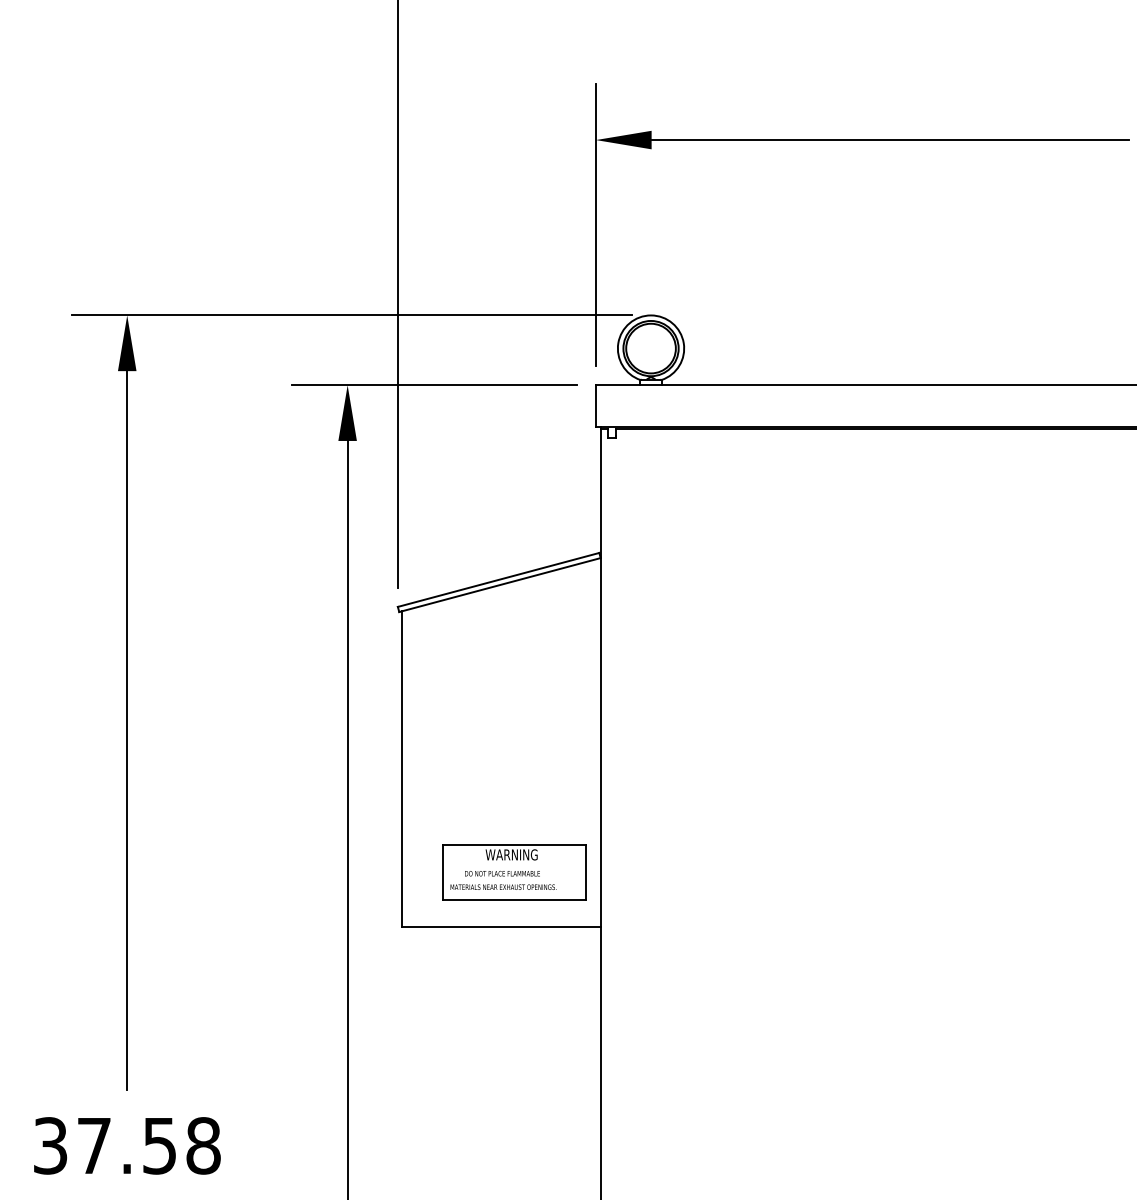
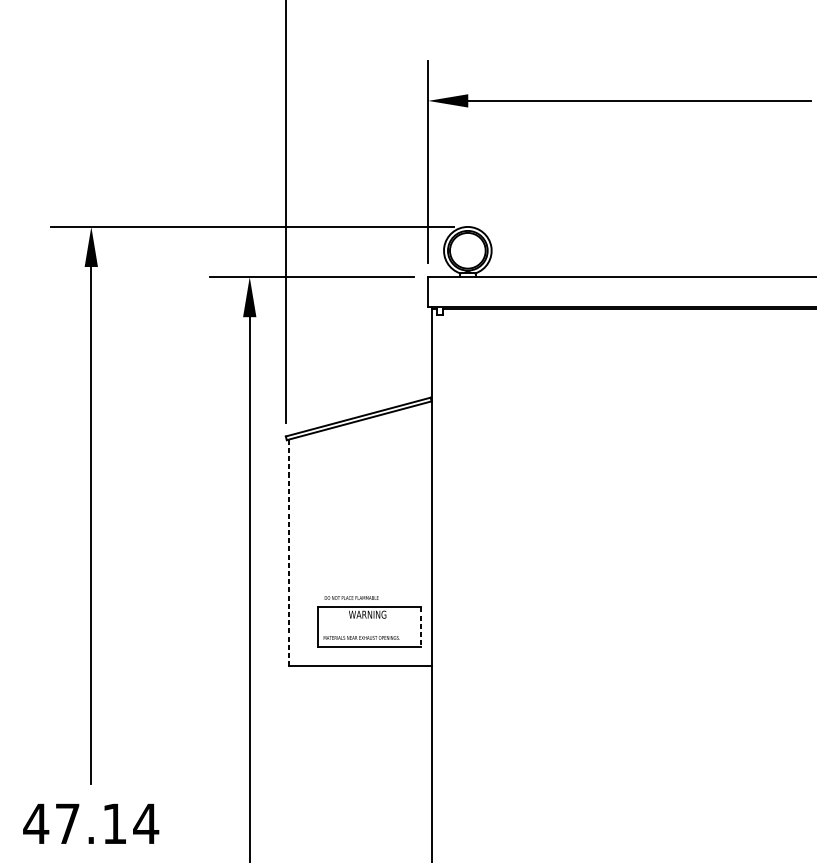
line: (401, 769) -> (288, 553), solid -> dashed
line: (586, 872) -> (421, 627), solid -> dashed
text: (502, 873) -> (351, 597), moved
text: (126, 1145) -> (90, 823), 37.58 -> 47.14

